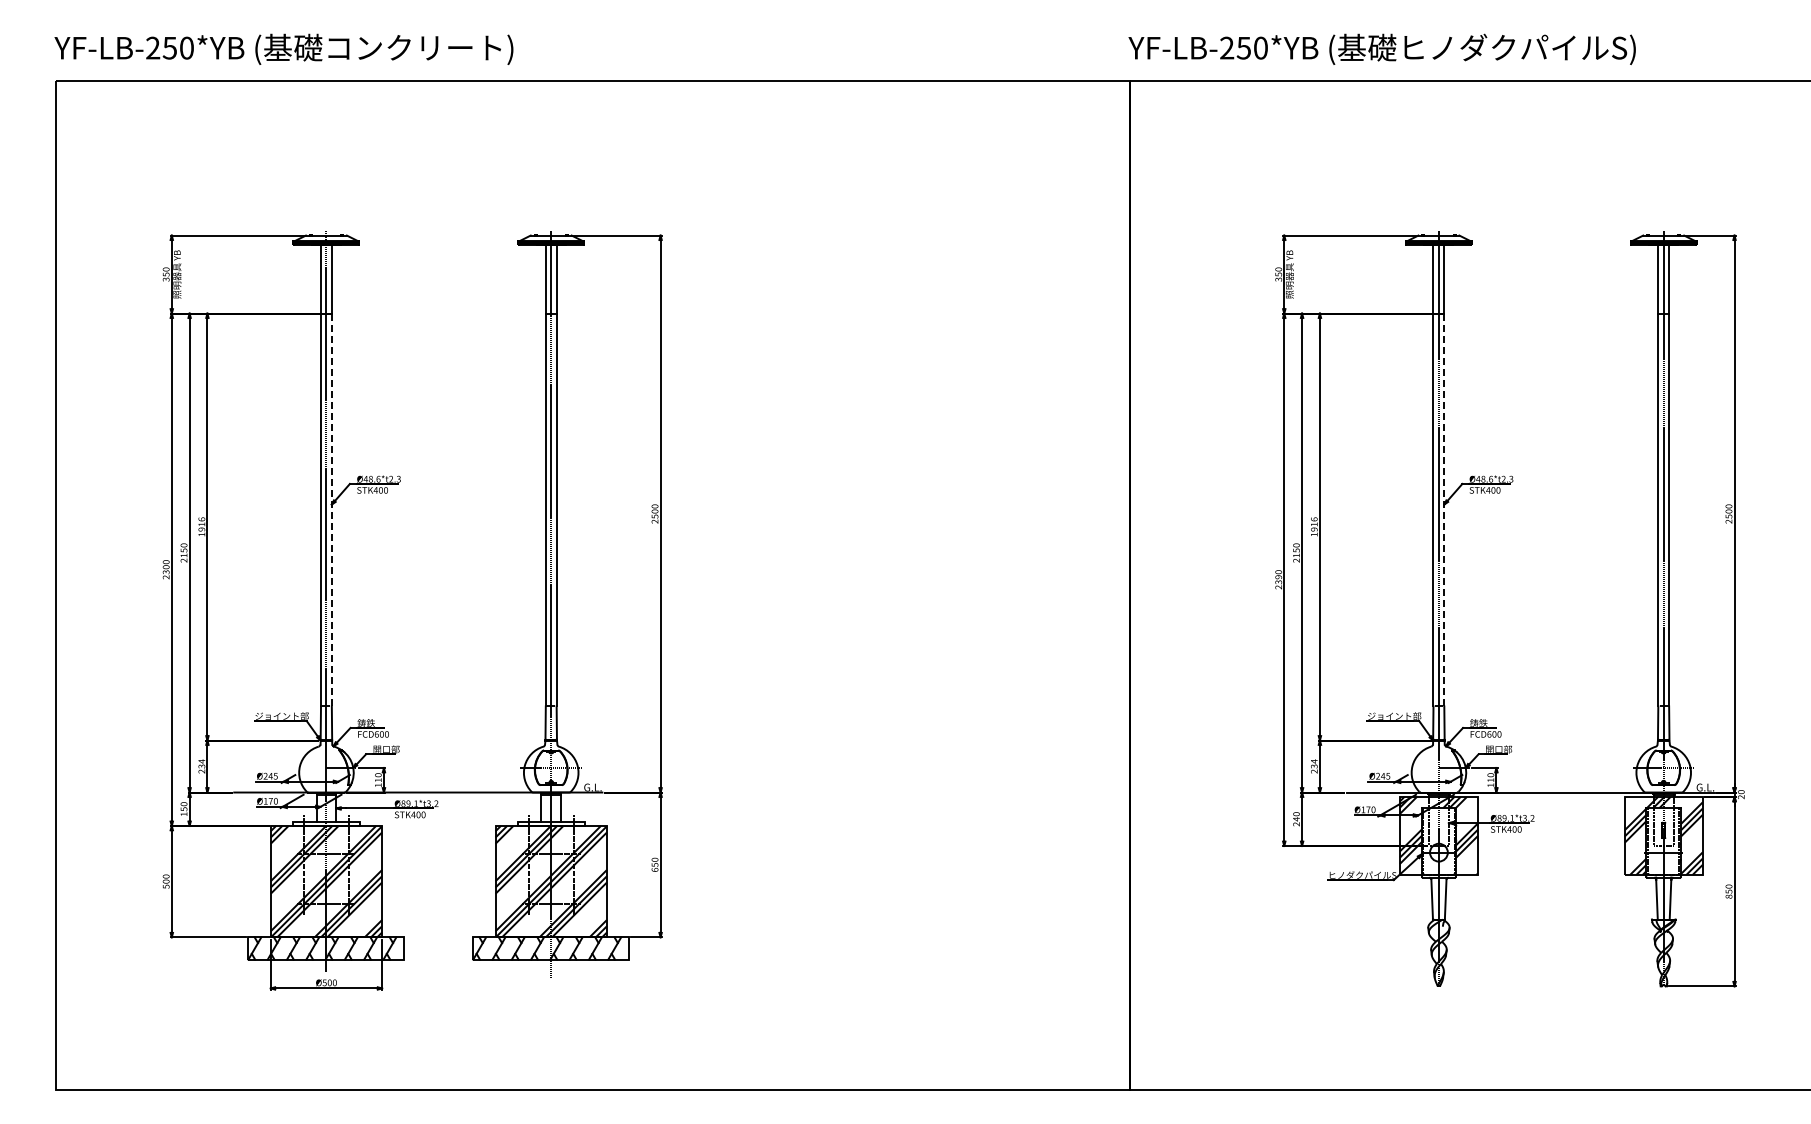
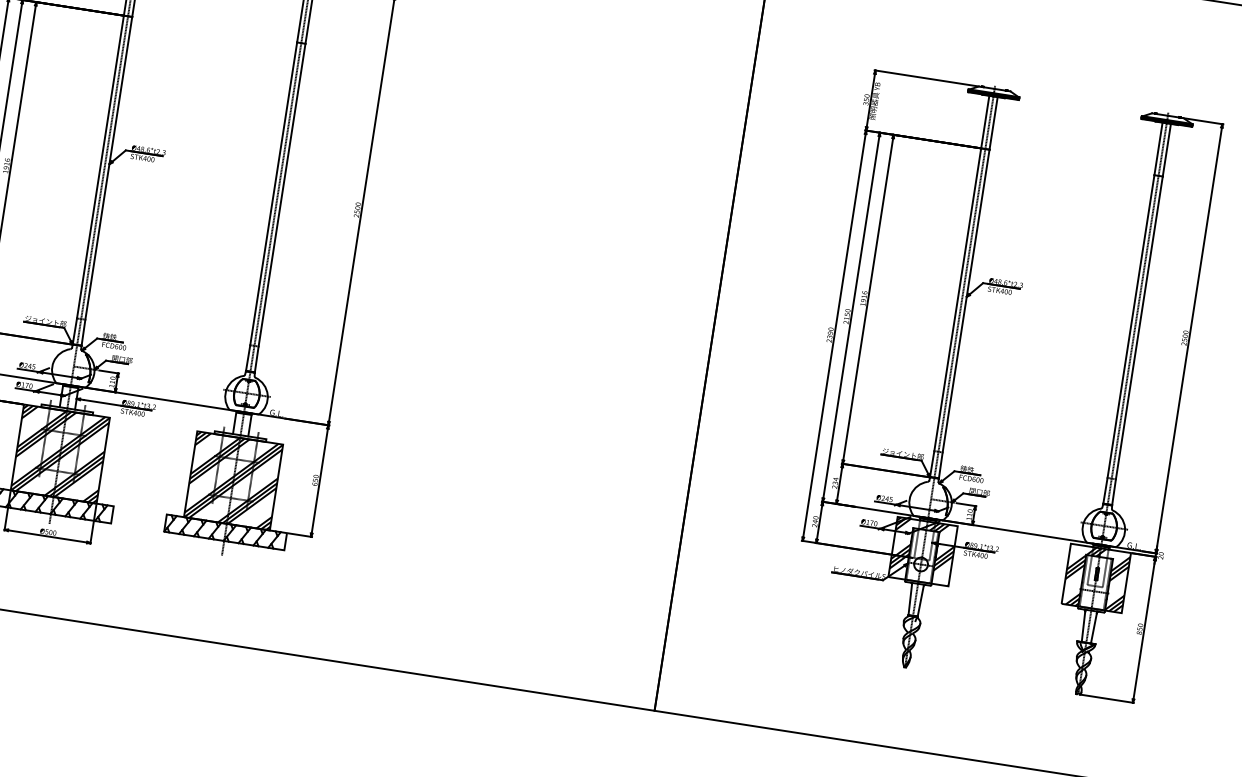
line: (331, 509) -> (108, 167), dashed -> solid
line: (1444, 509) -> (966, 300), dashed -> solid

